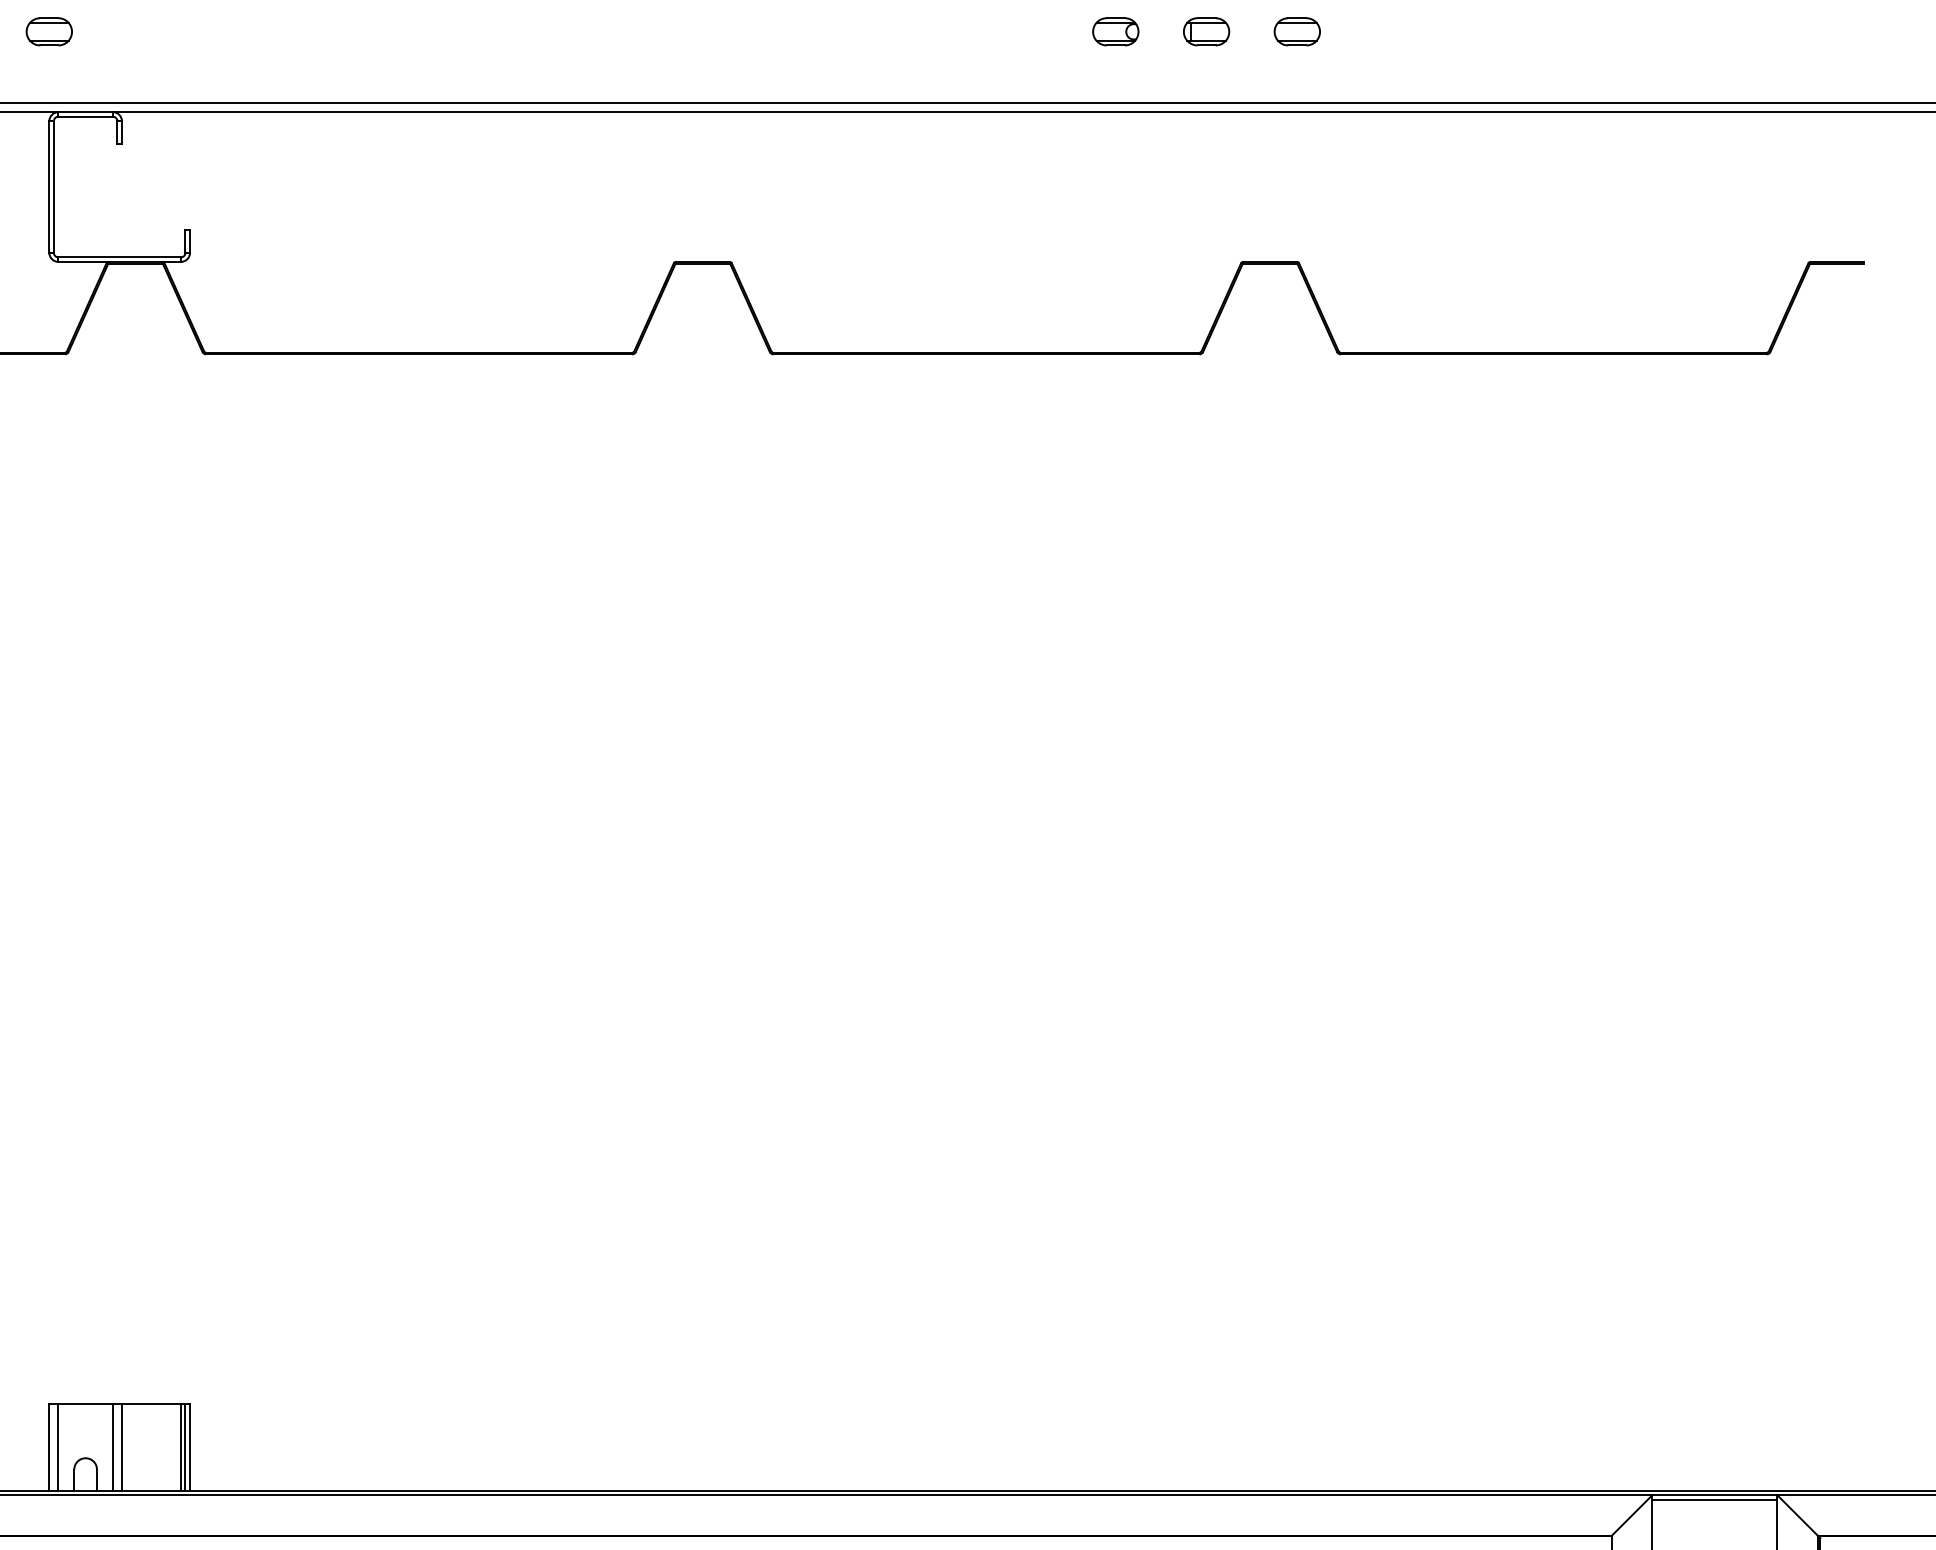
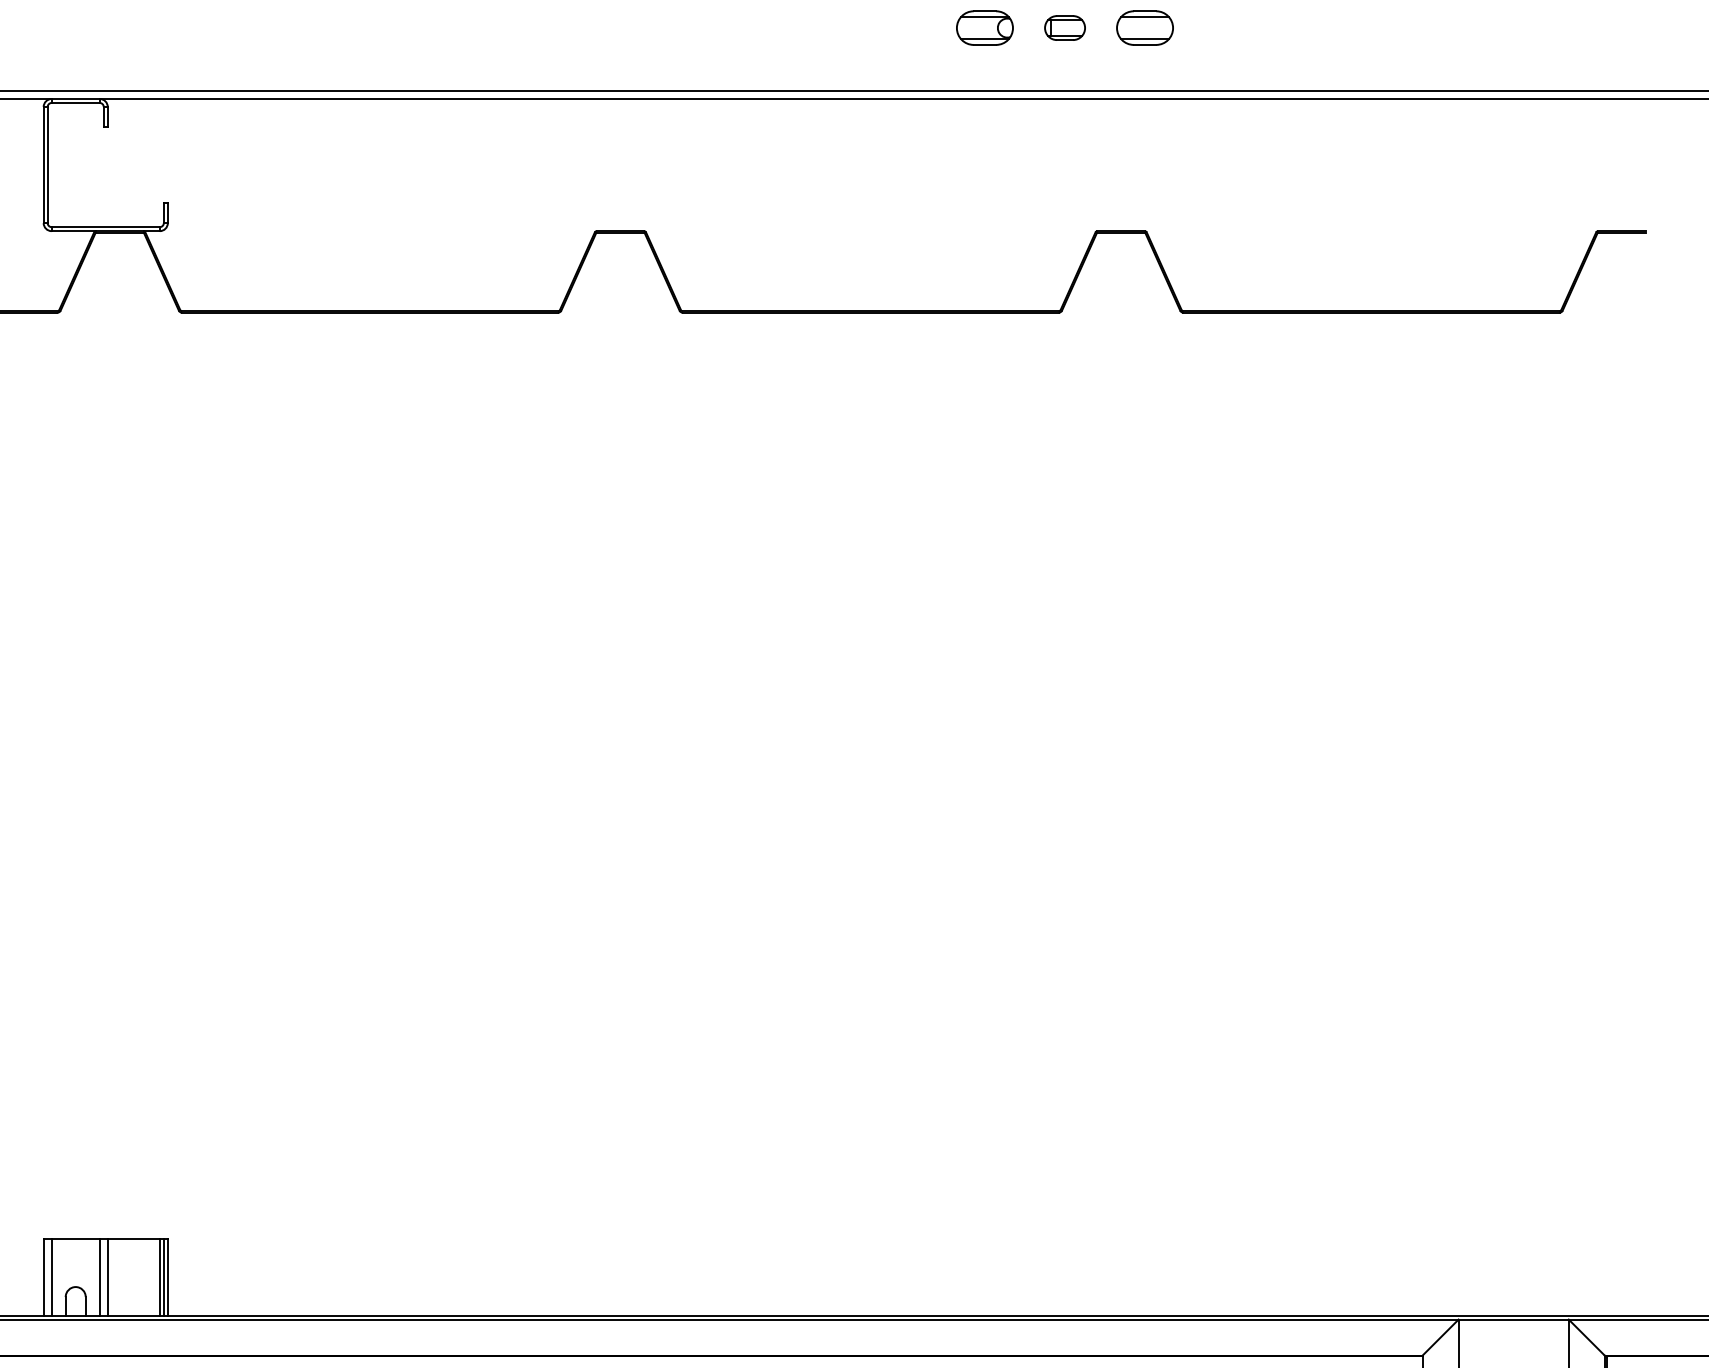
part: (49, 31) -> (43, 27), removed
part: (1115, 31) -> (984, 27), size x1.4
part: (1297, 31) -> (1145, 27), size x1.4
line: (1714, 1499) -> (1513, 1323), removed

